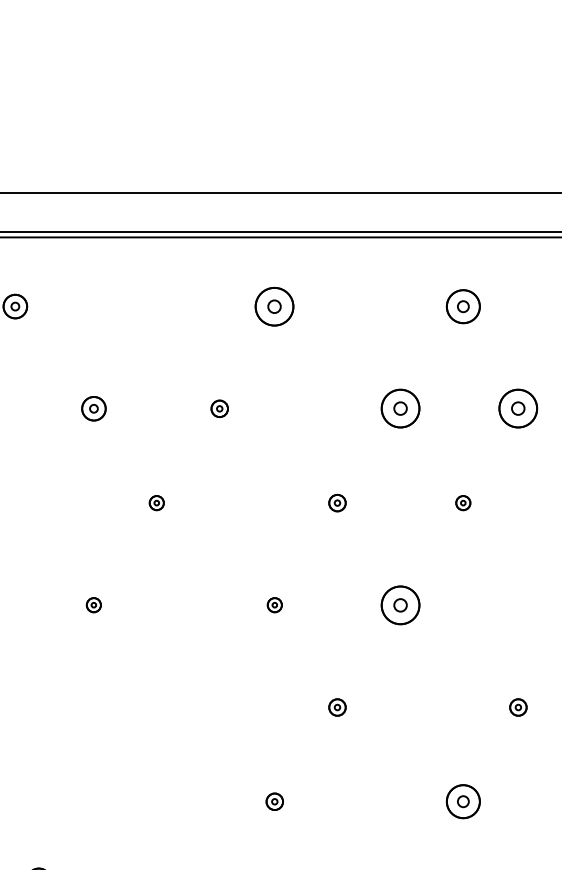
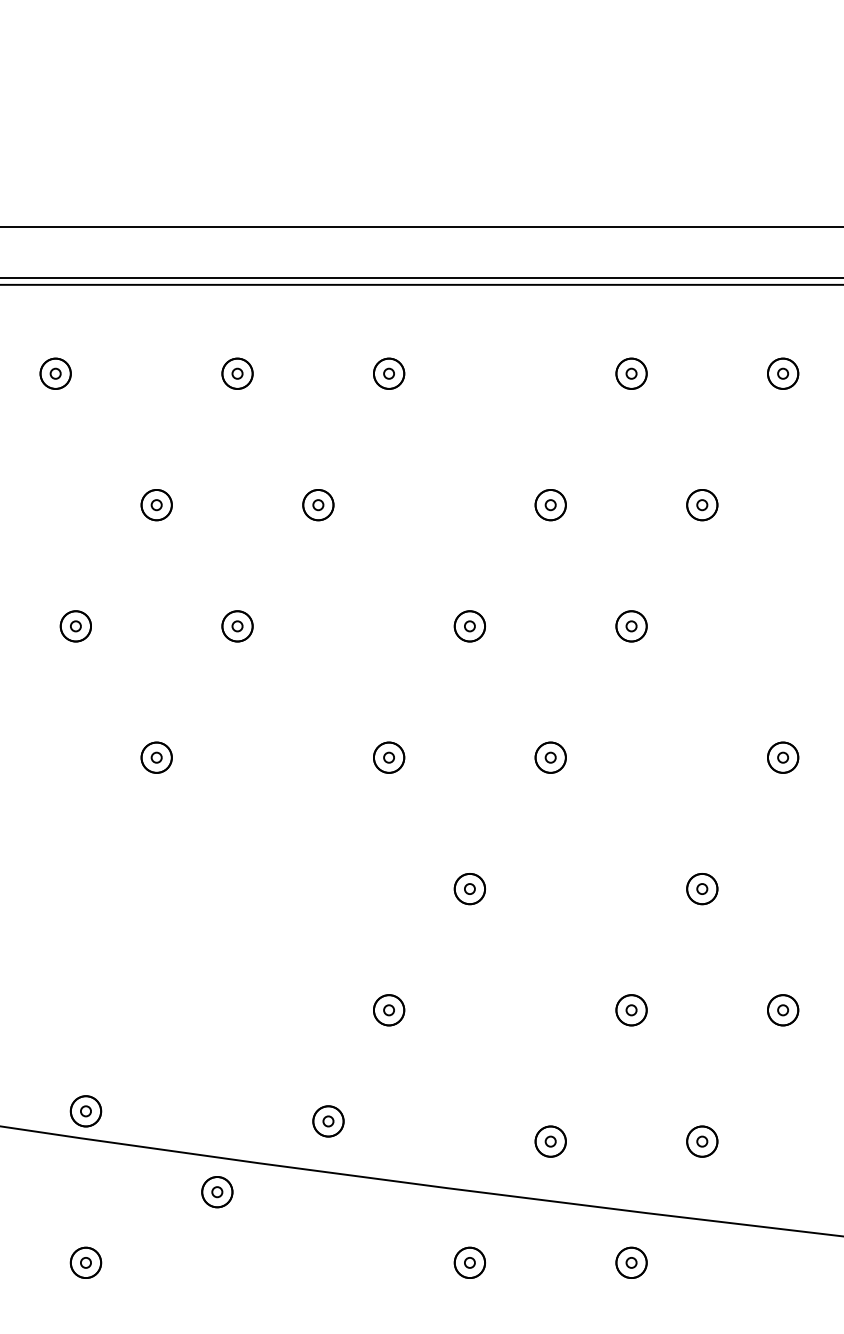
part: (156, 306) -> (237, 373), added
part: (275, 306) -> (389, 373), size x0.62
part: (463, 306) -> (631, 373), size x0.71
part: (219, 409) -> (318, 505), size x1.43
part: (400, 409) -> (550, 505), size x0.62
part: (518, 409) -> (702, 505), size x0.62
part: (30, 503) -> (75, 626), added
part: (156, 503) -> (237, 626), size x1.67
part: (337, 503) -> (469, 626), size x1.43
part: (463, 503) -> (631, 626), size x1.67
part: (93, 605) -> (156, 757), size x1.67
part: (275, 605) -> (389, 757), size x1.67
part: (400, 605) -> (550, 757), size x0.62
part: (337, 707) -> (469, 889), size x1.43
part: (518, 707) -> (702, 889), size x1.43
part: (275, 801) -> (389, 1010), size x1.43
part: (463, 801) -> (631, 1010), size x0.71

